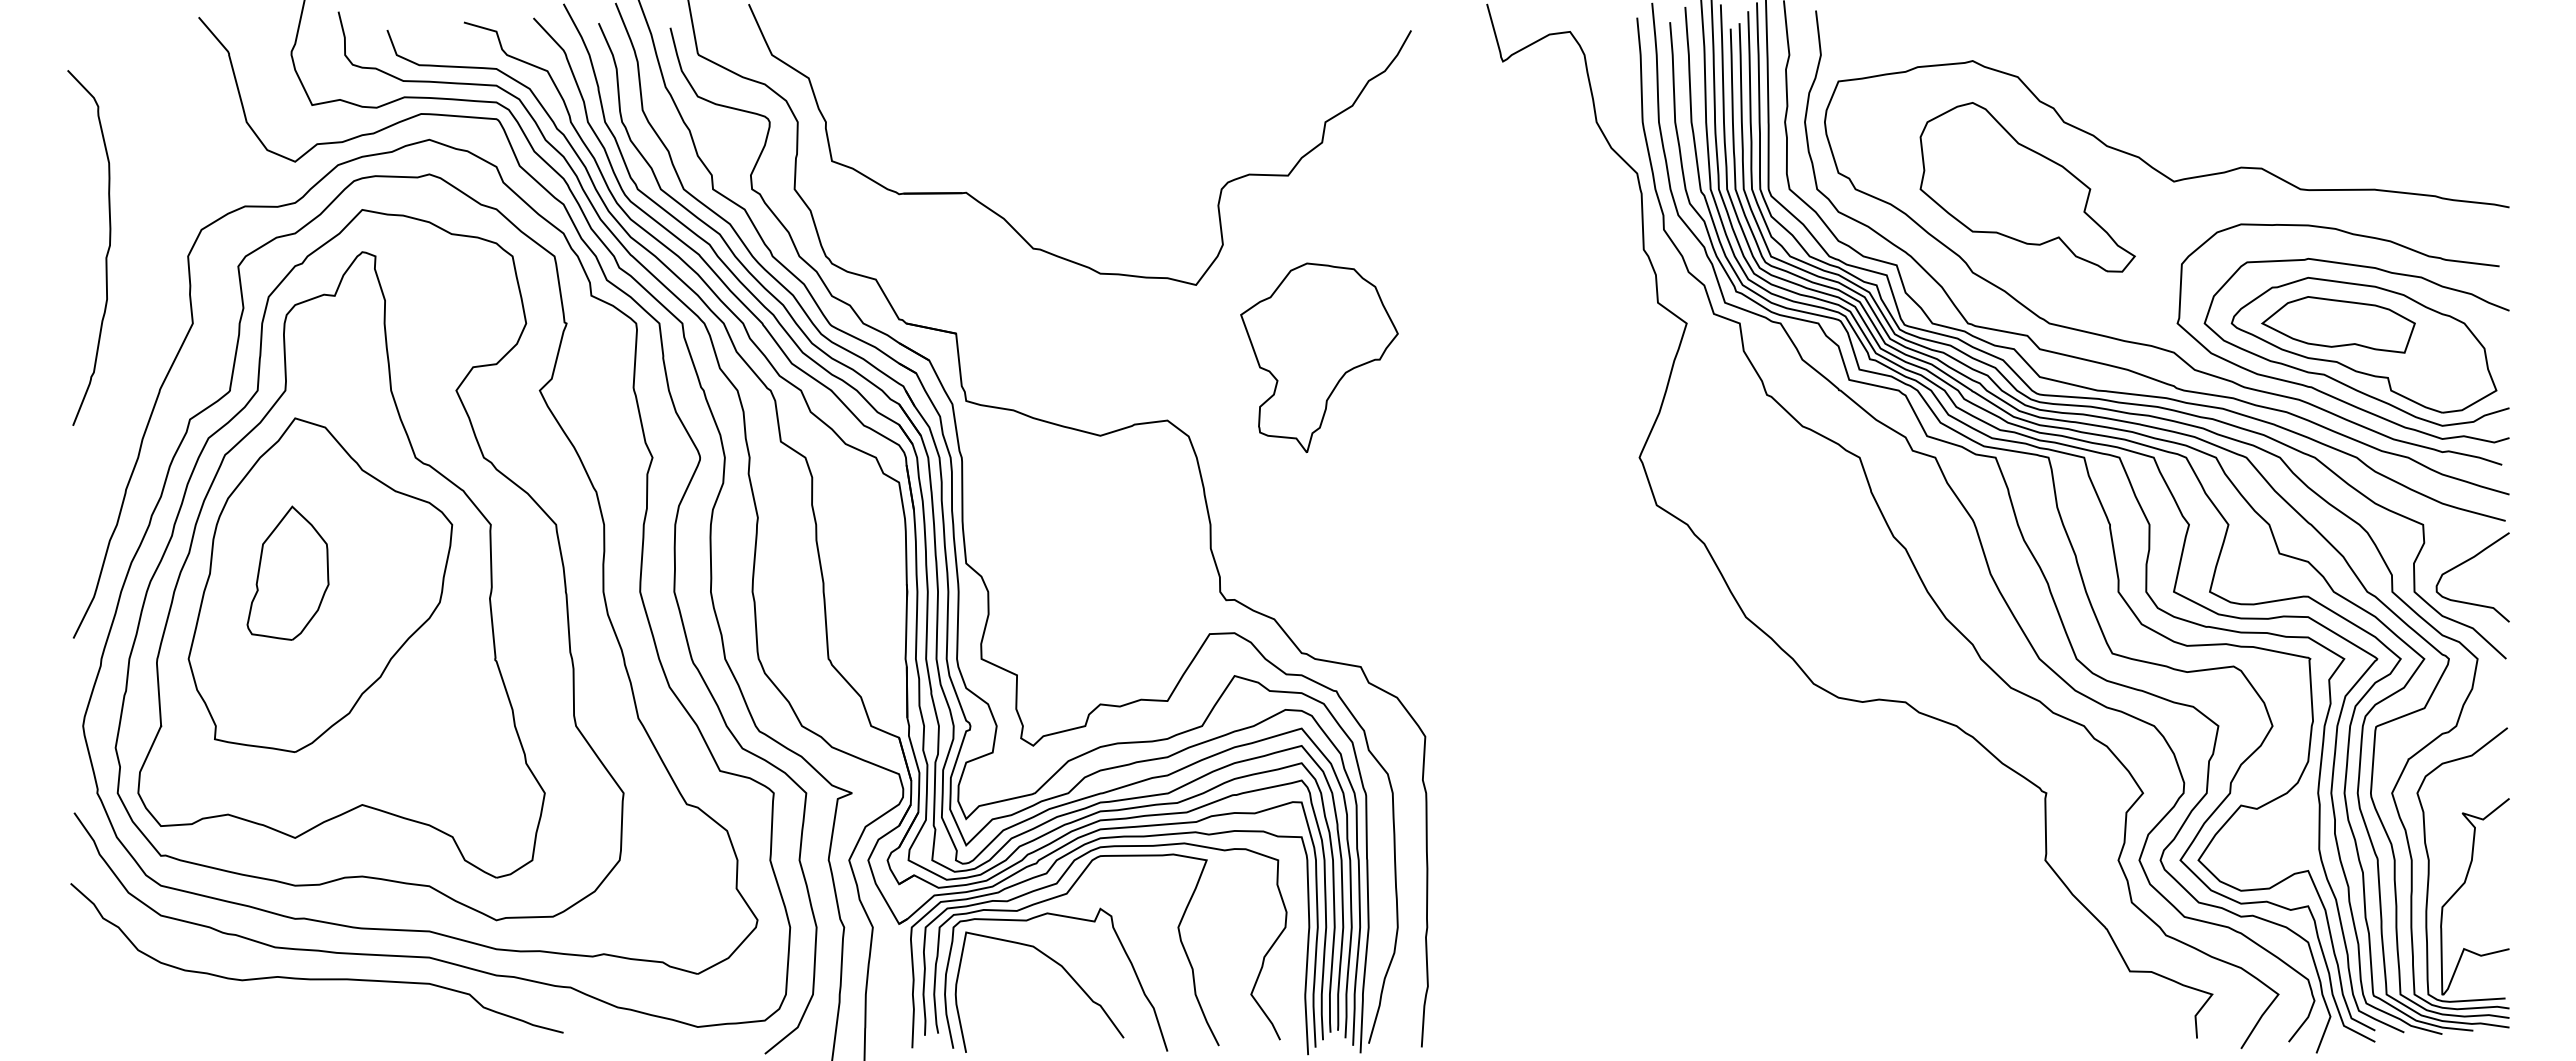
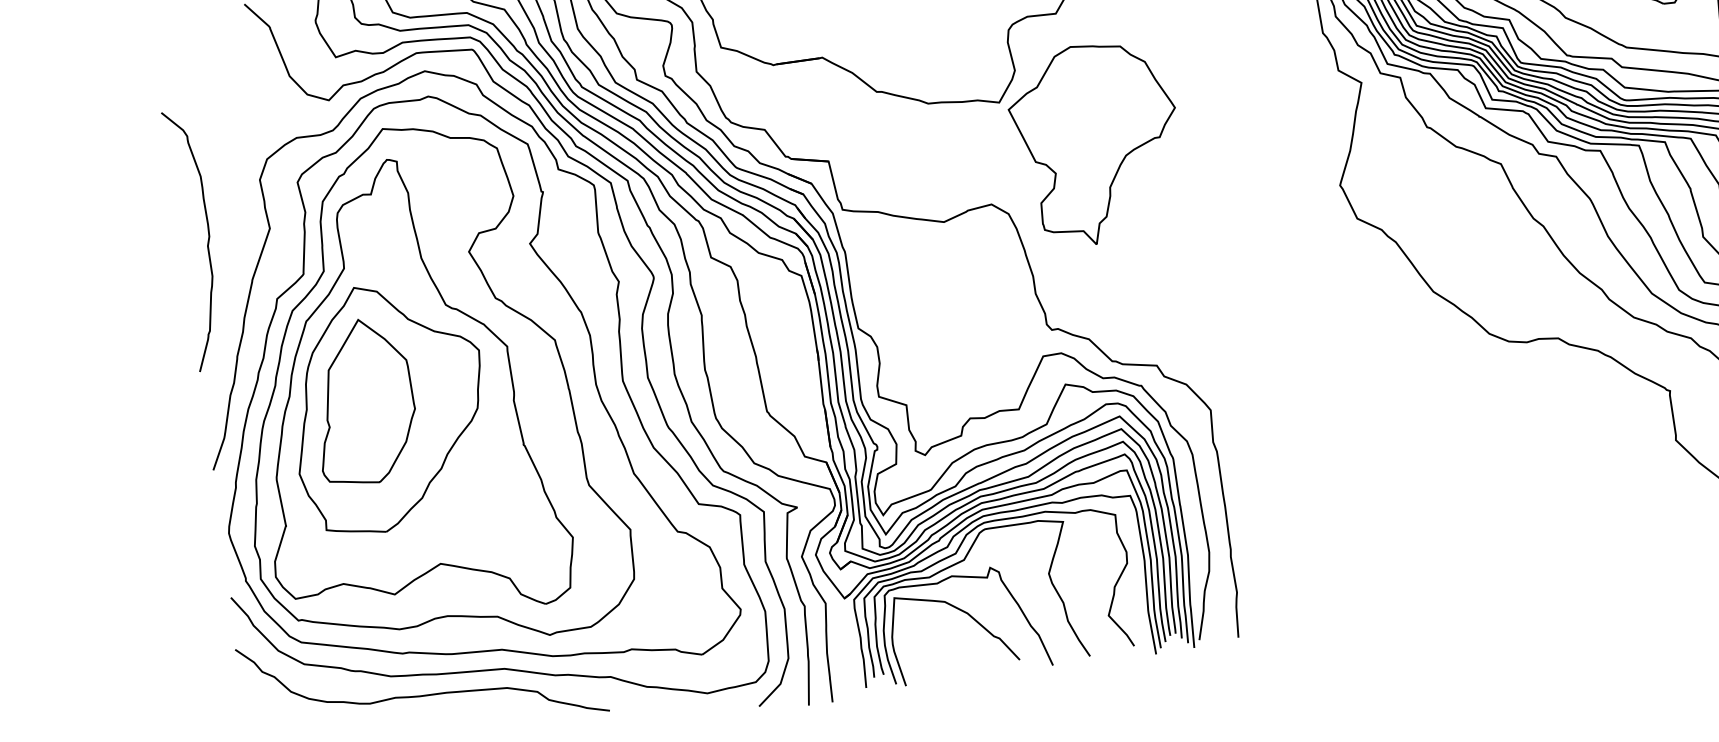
curve: (106, 253) -> (207, 242), moved
part: (1319, 357) -> (1096, 143), size x1.43
part: (287, 573) -> (363, 401), size x1.67

